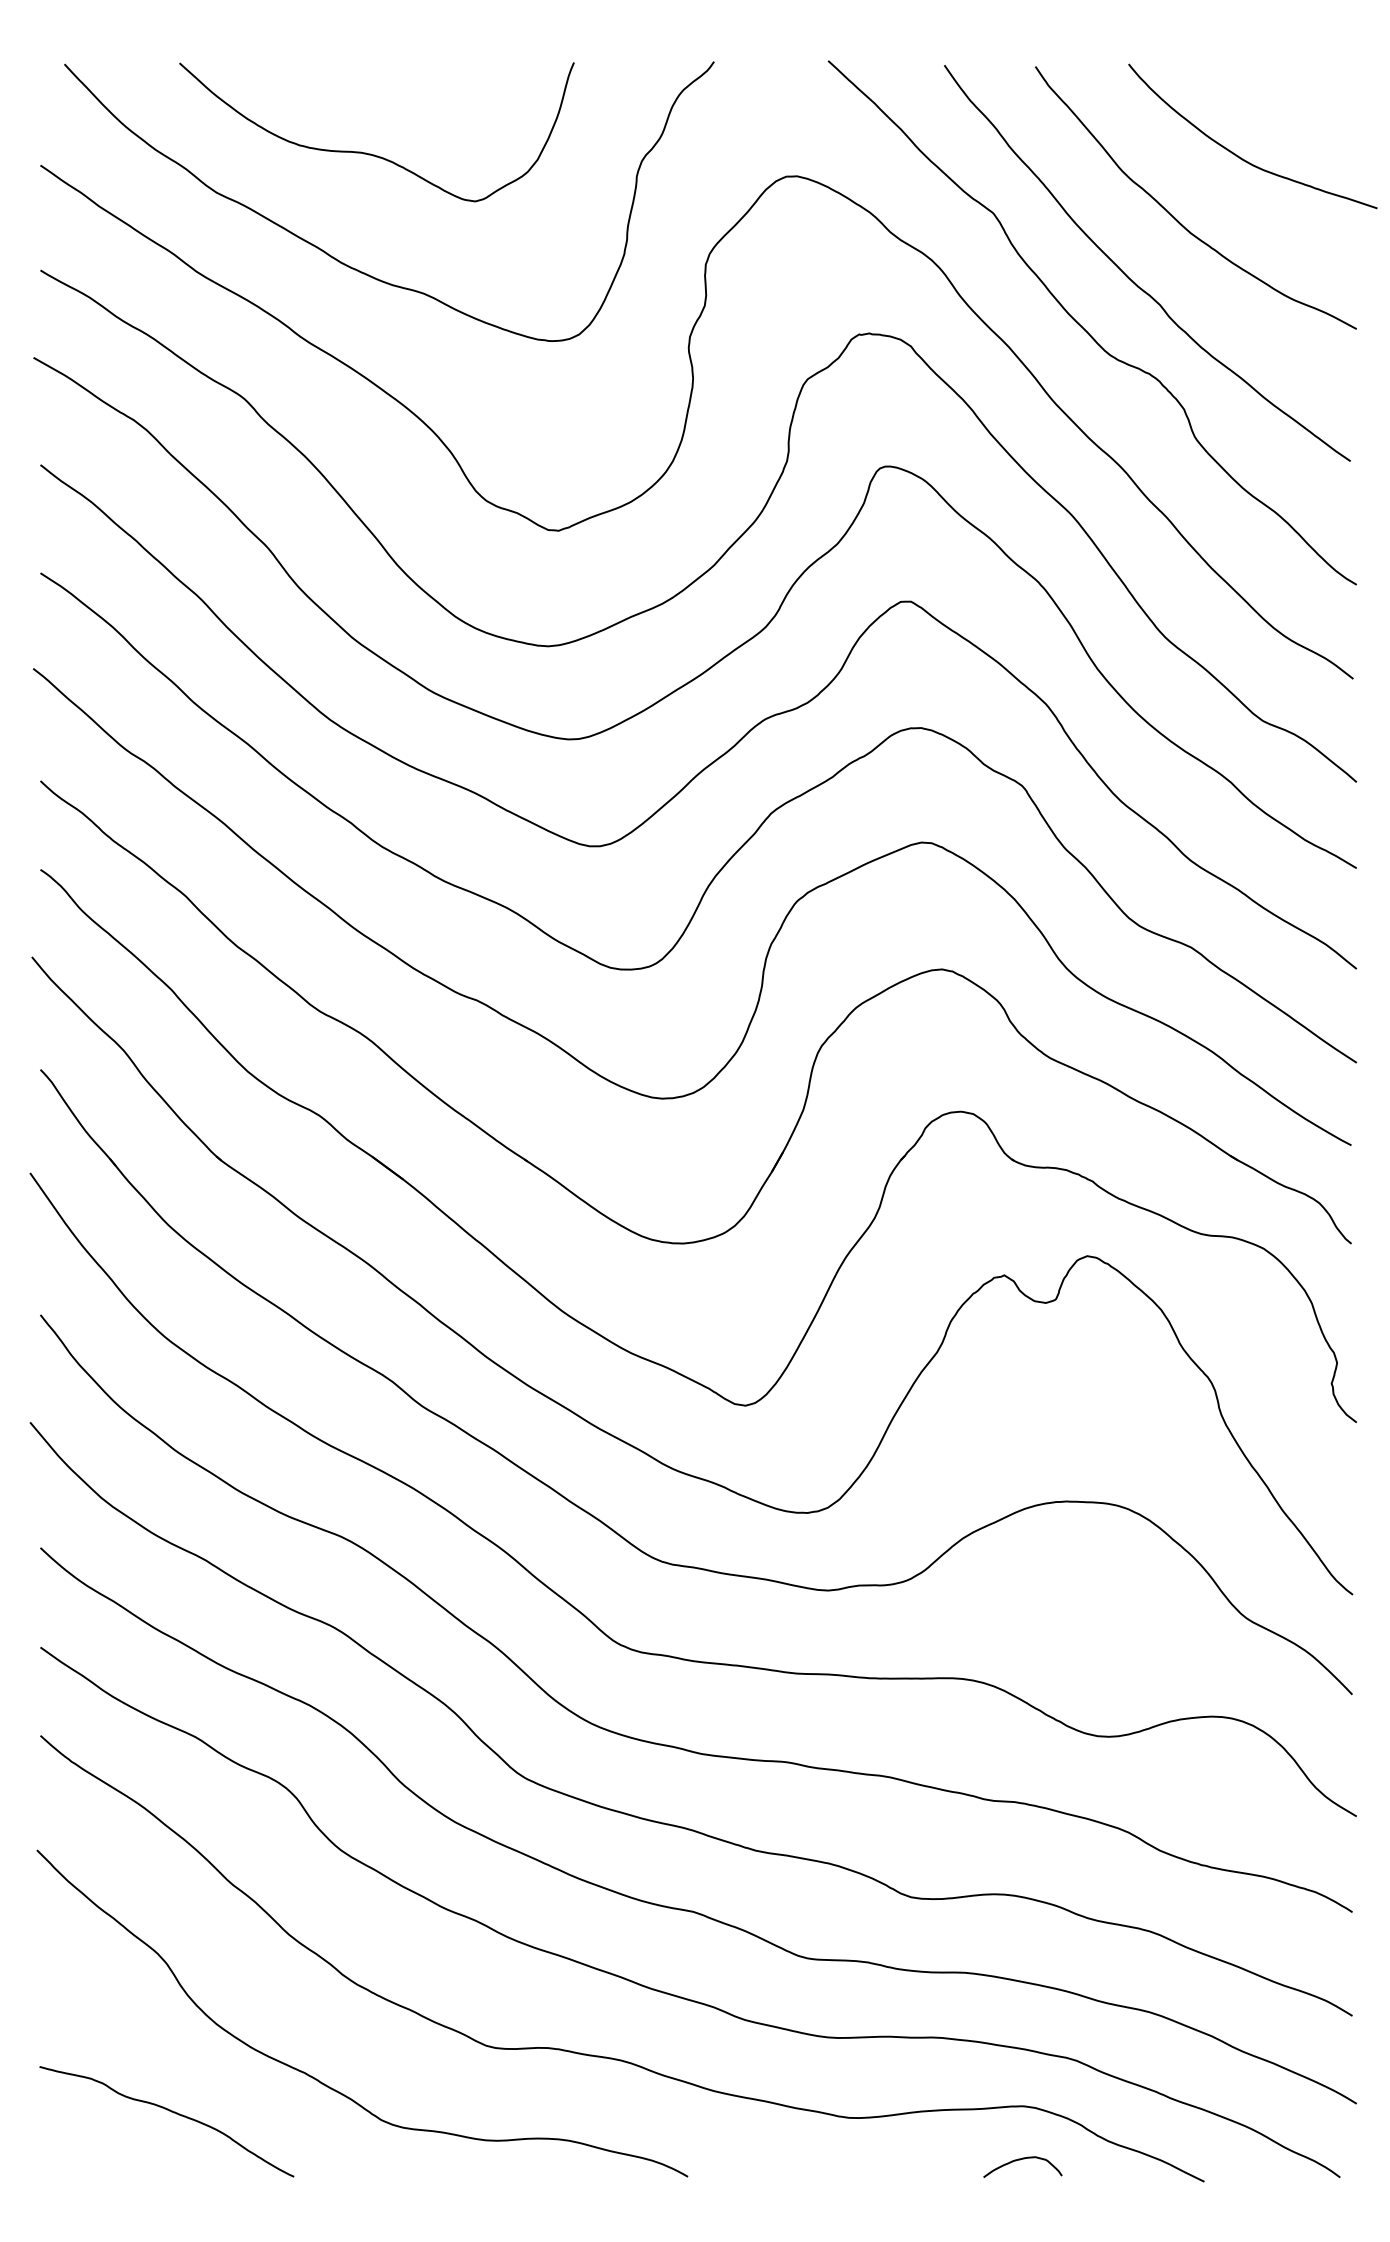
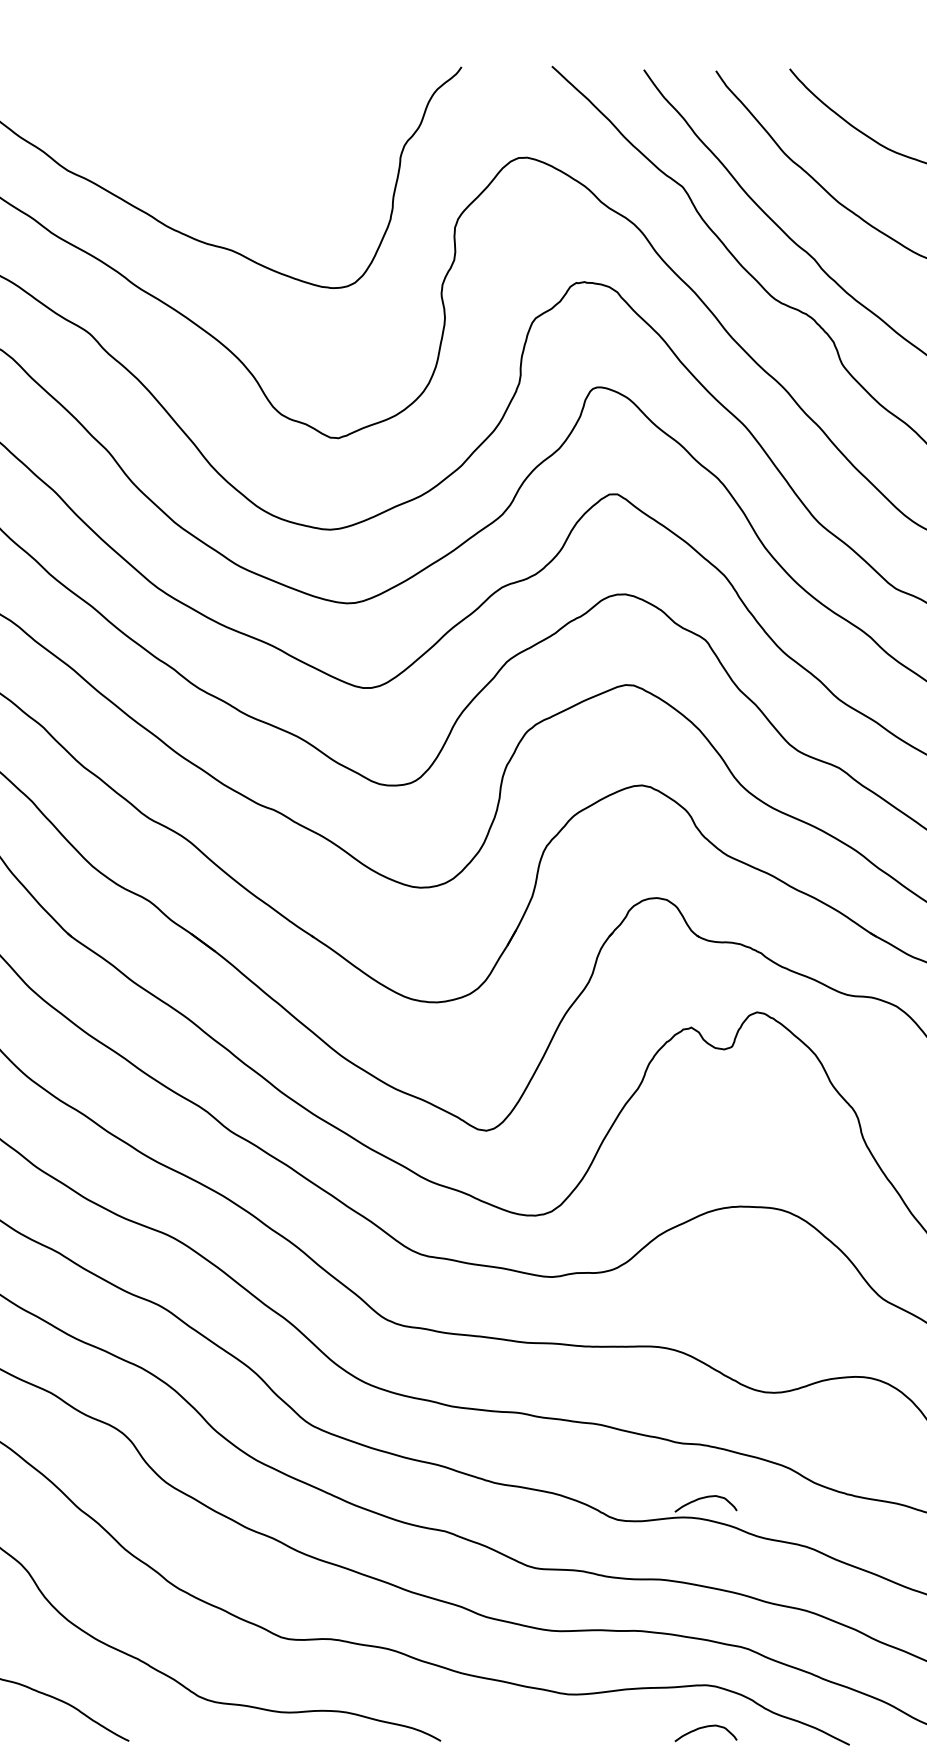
curve: (371, 153) -> (190, 139), removed
curve: (1020, 1870) -> (704, 1498), added

